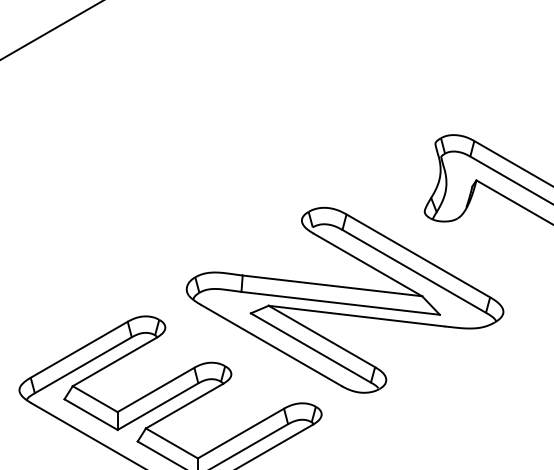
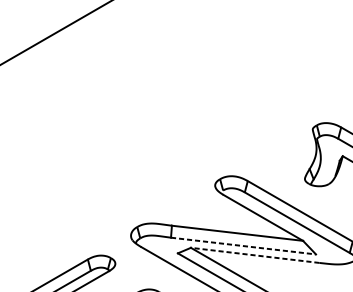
line: (340, 303) -> (243, 246), solid -> dashed
line: (356, 316) -> (255, 255), solid -> dashed

